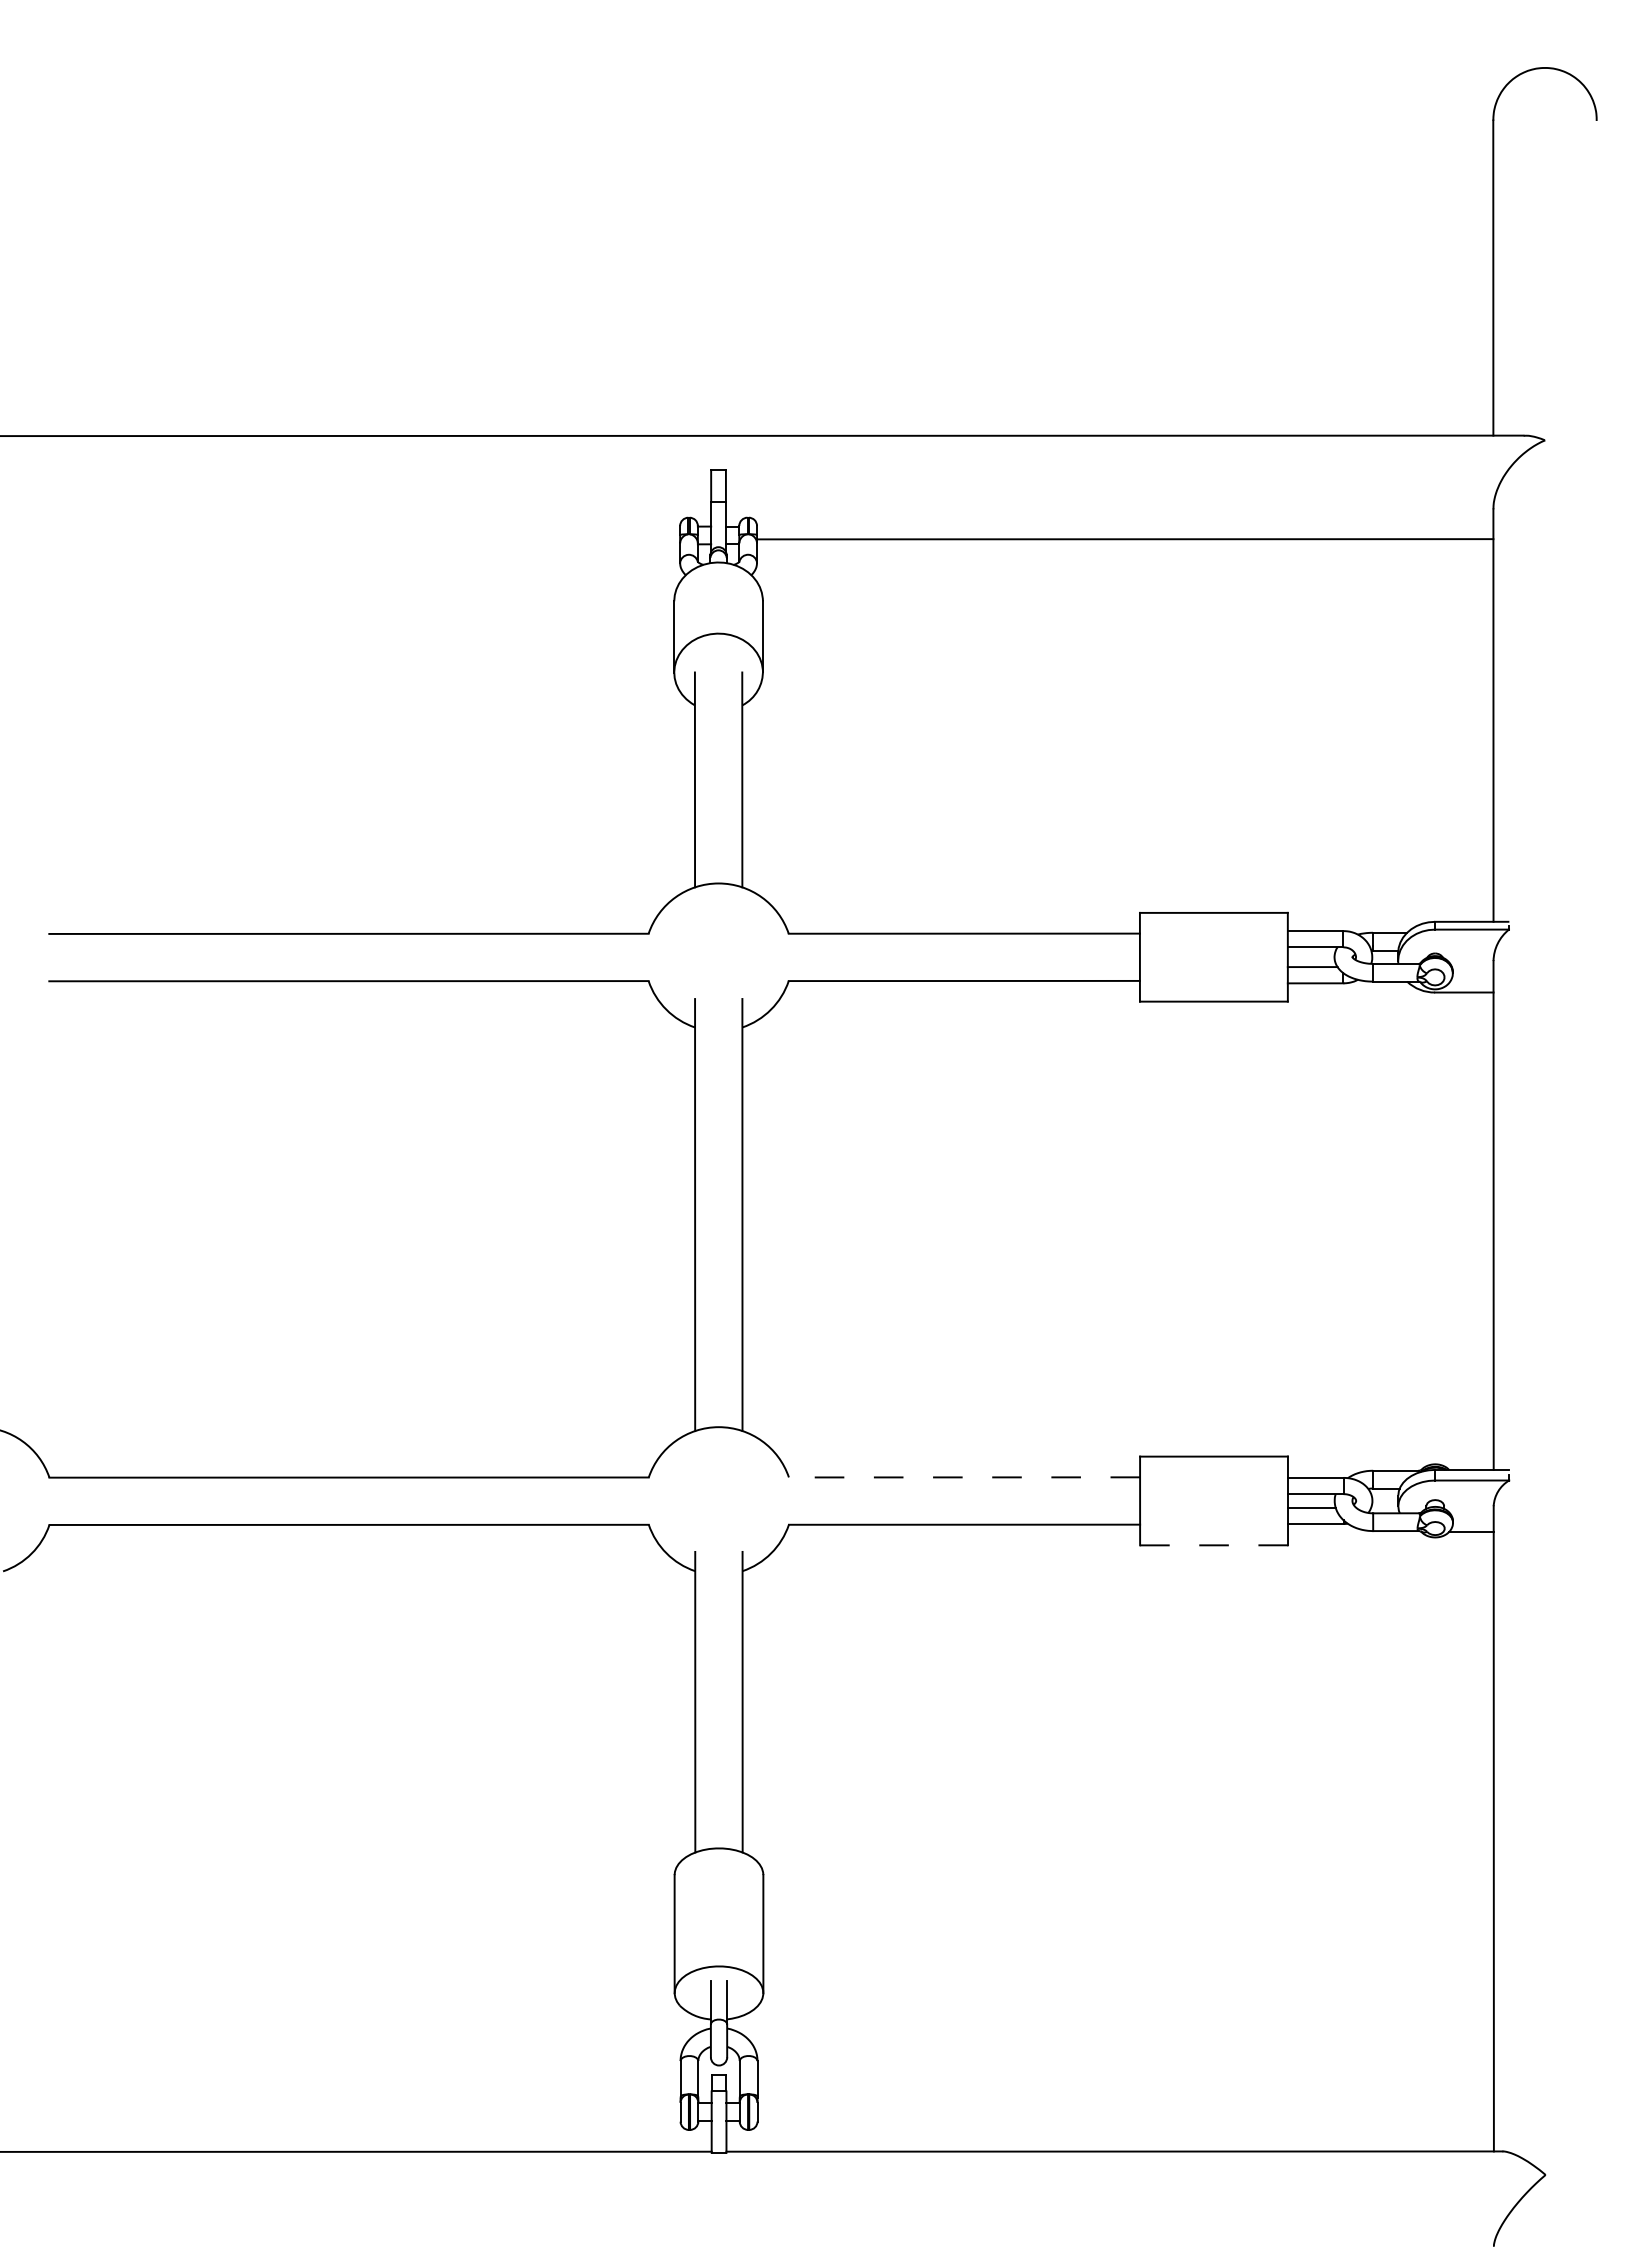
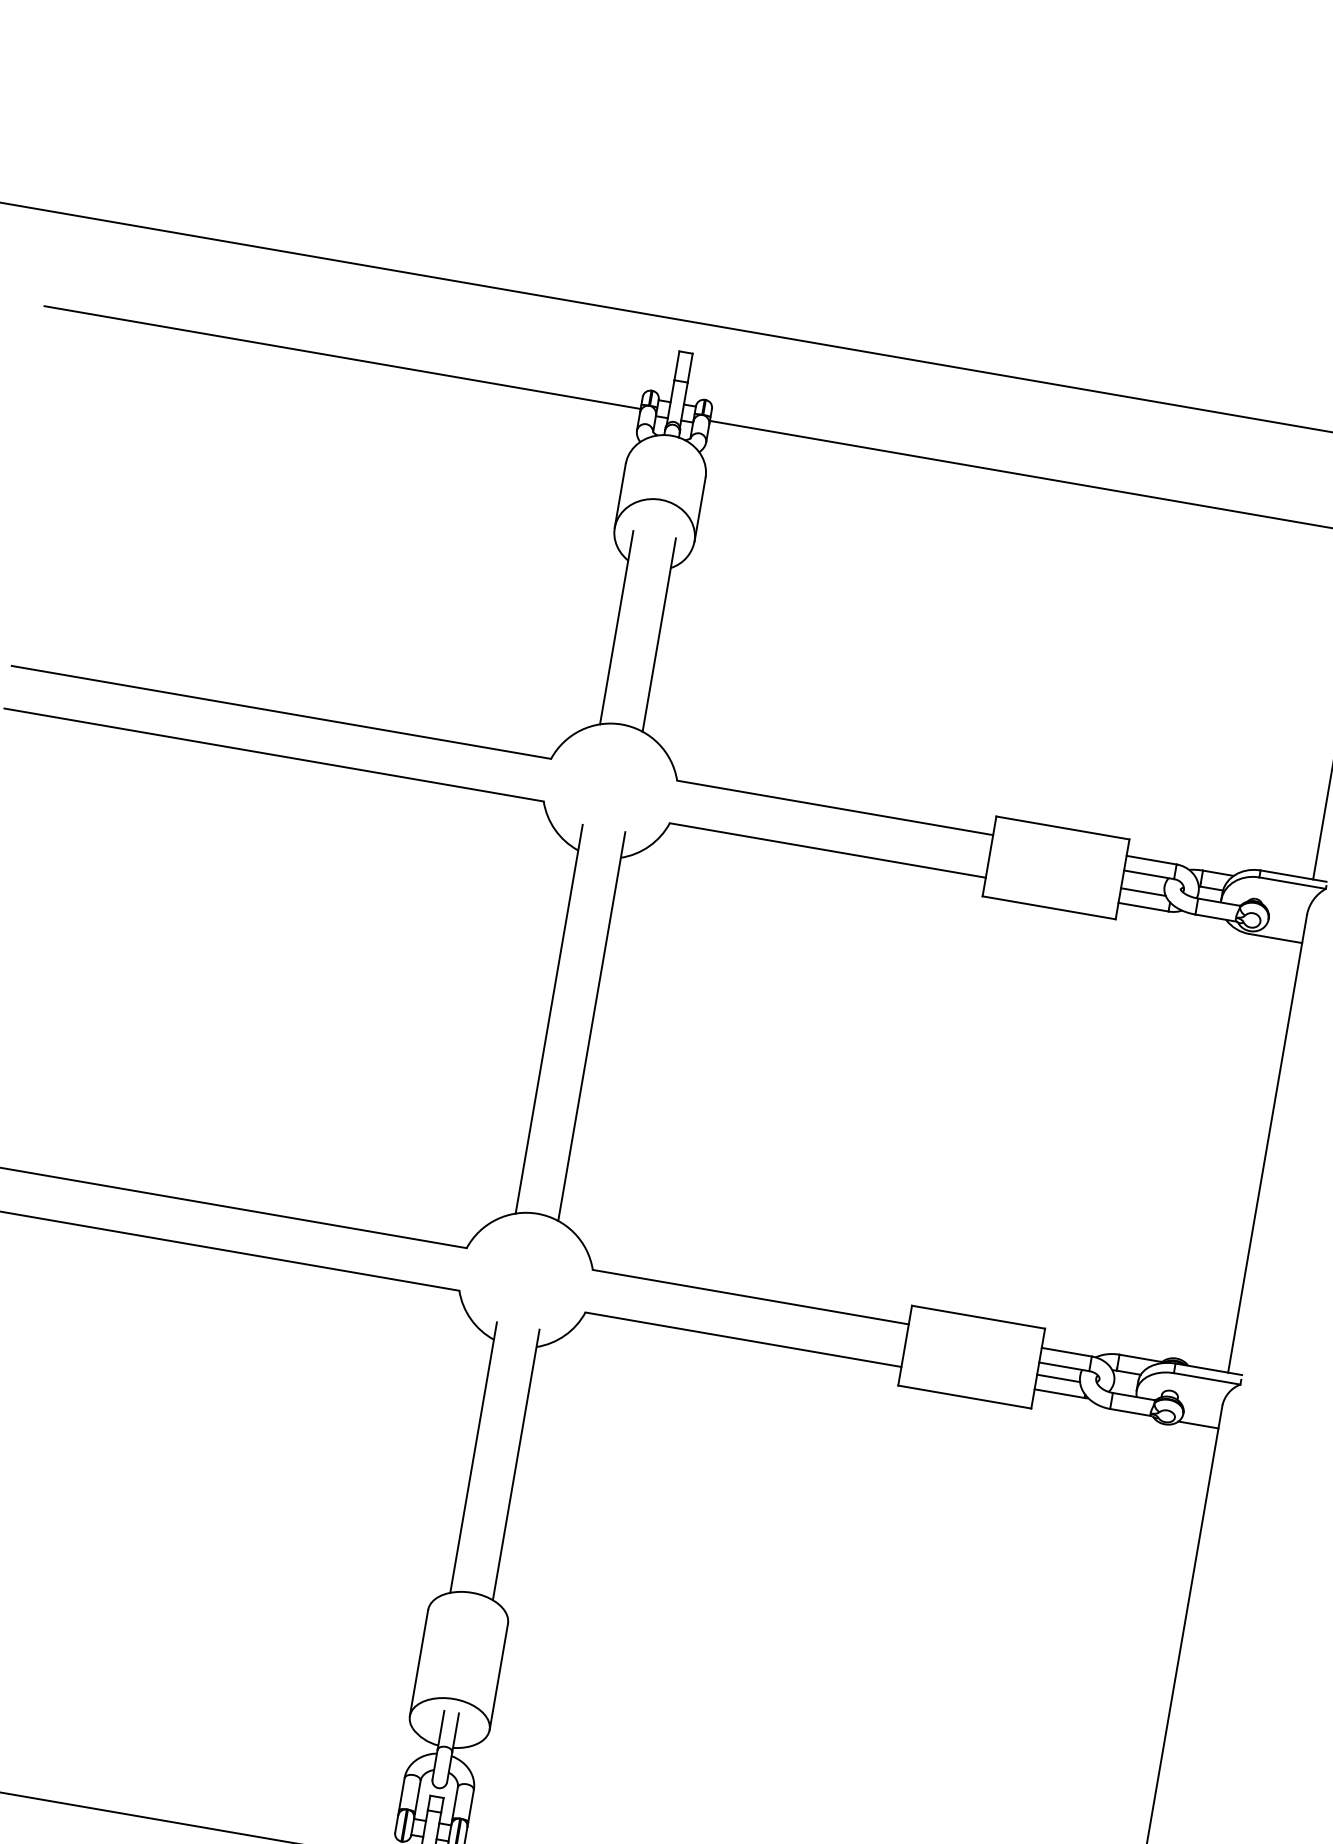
line: (348, 539) -> (342, 357), added
line: (964, 1477) -> (750, 1297), dashed -> solid
line: (1214, 1545) -> (965, 1397), dashed -> solid

